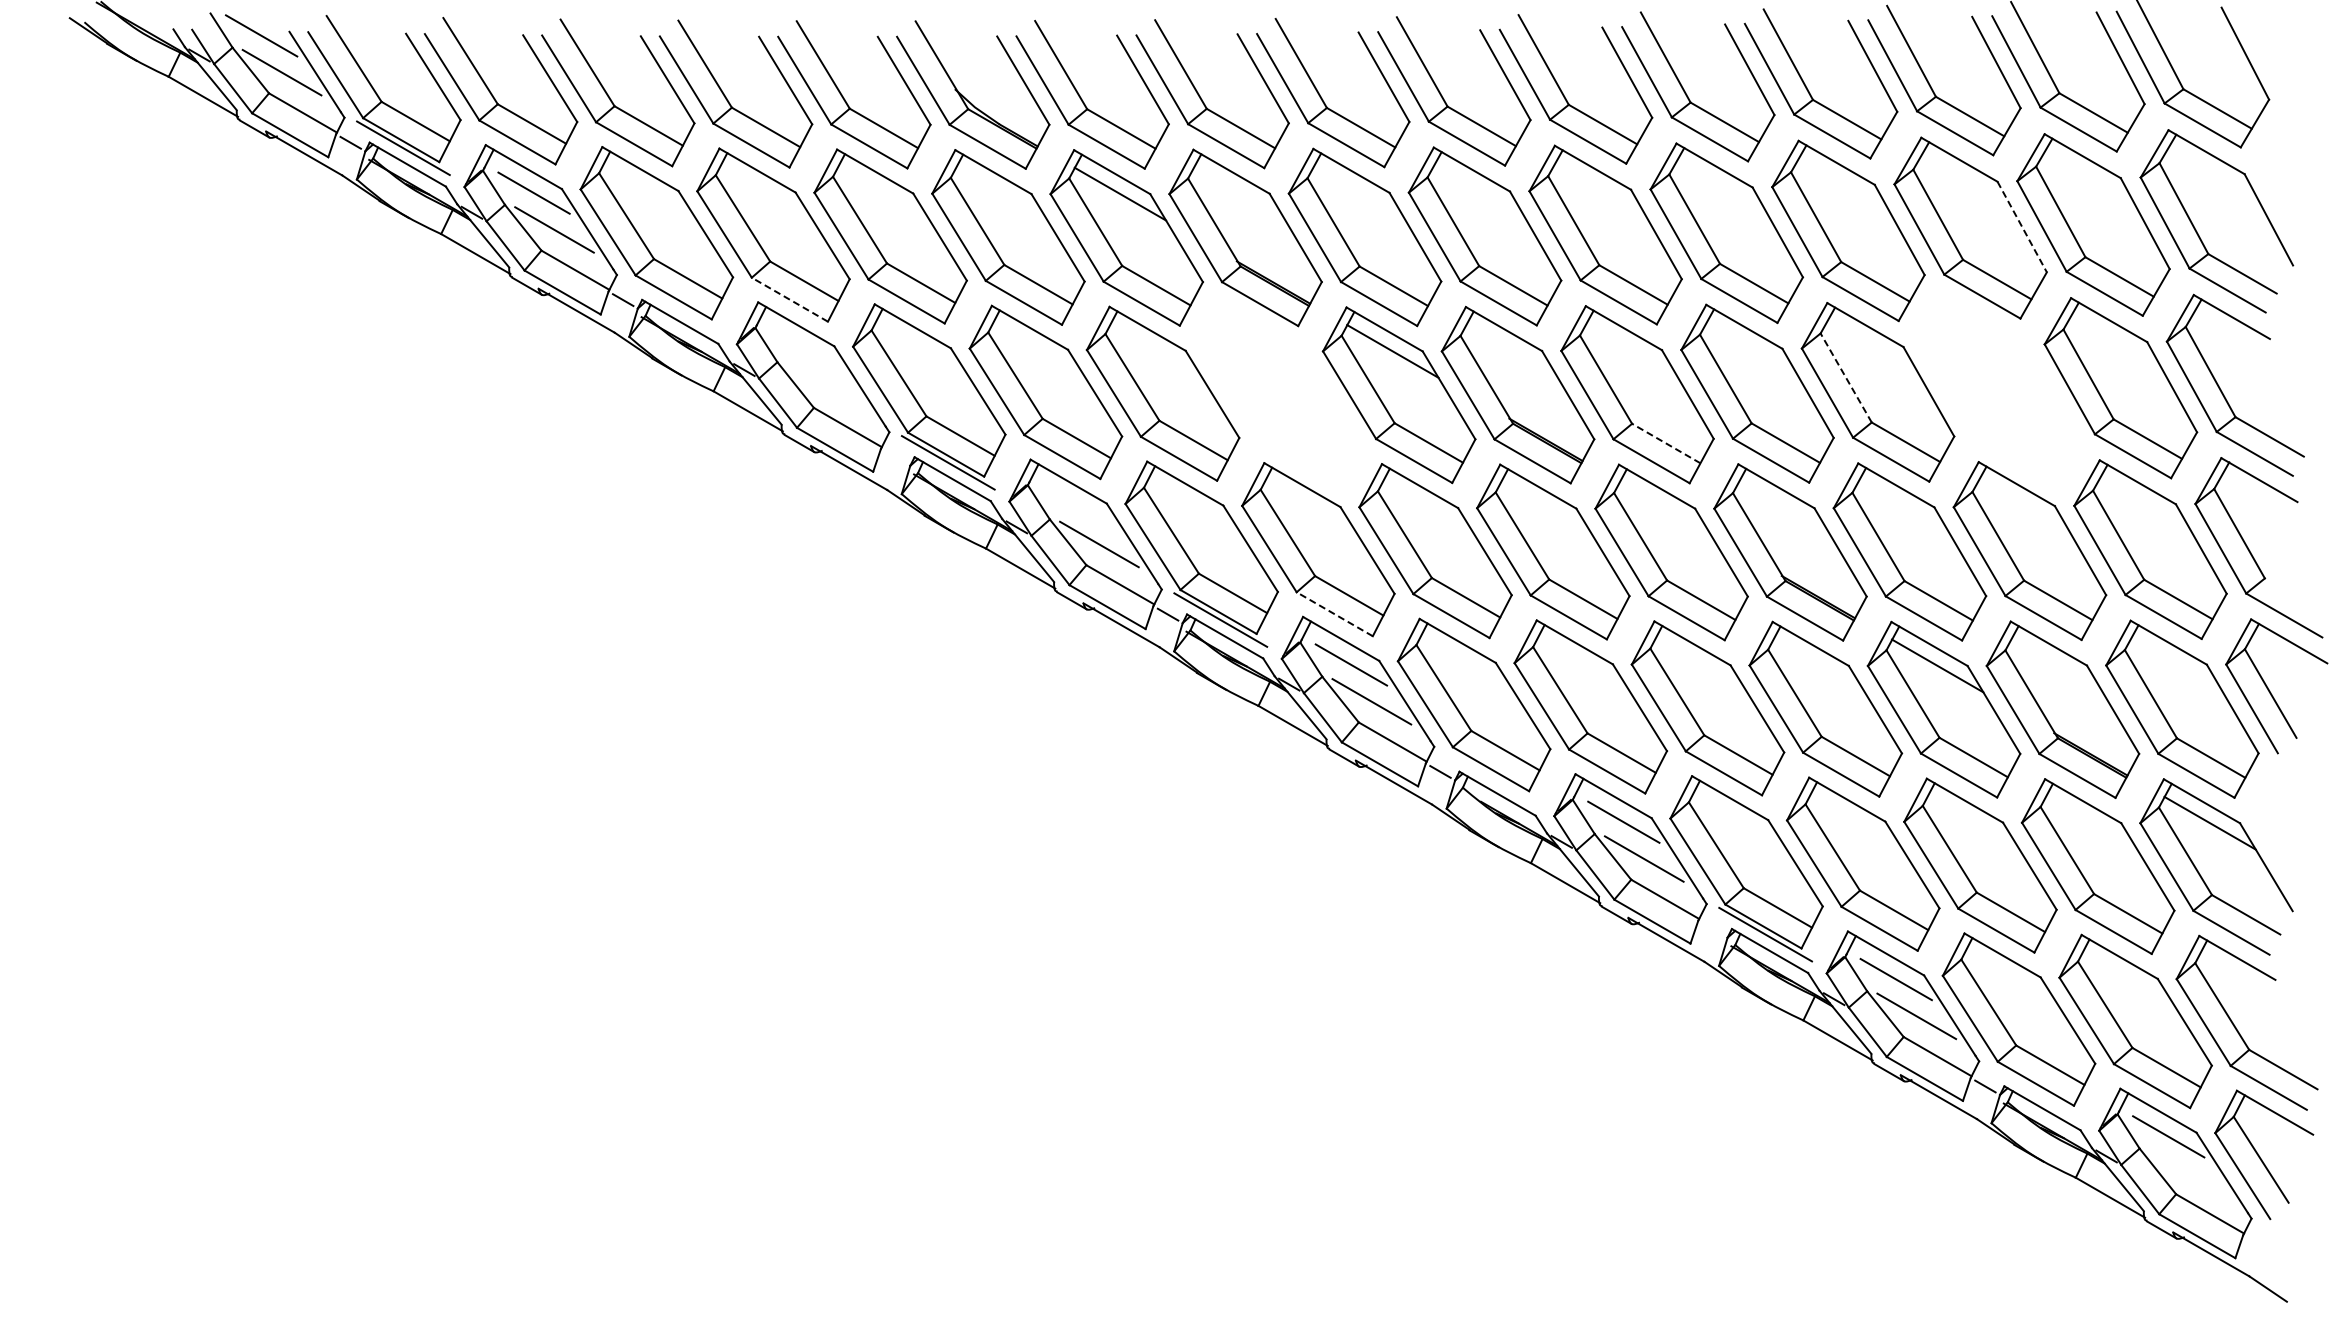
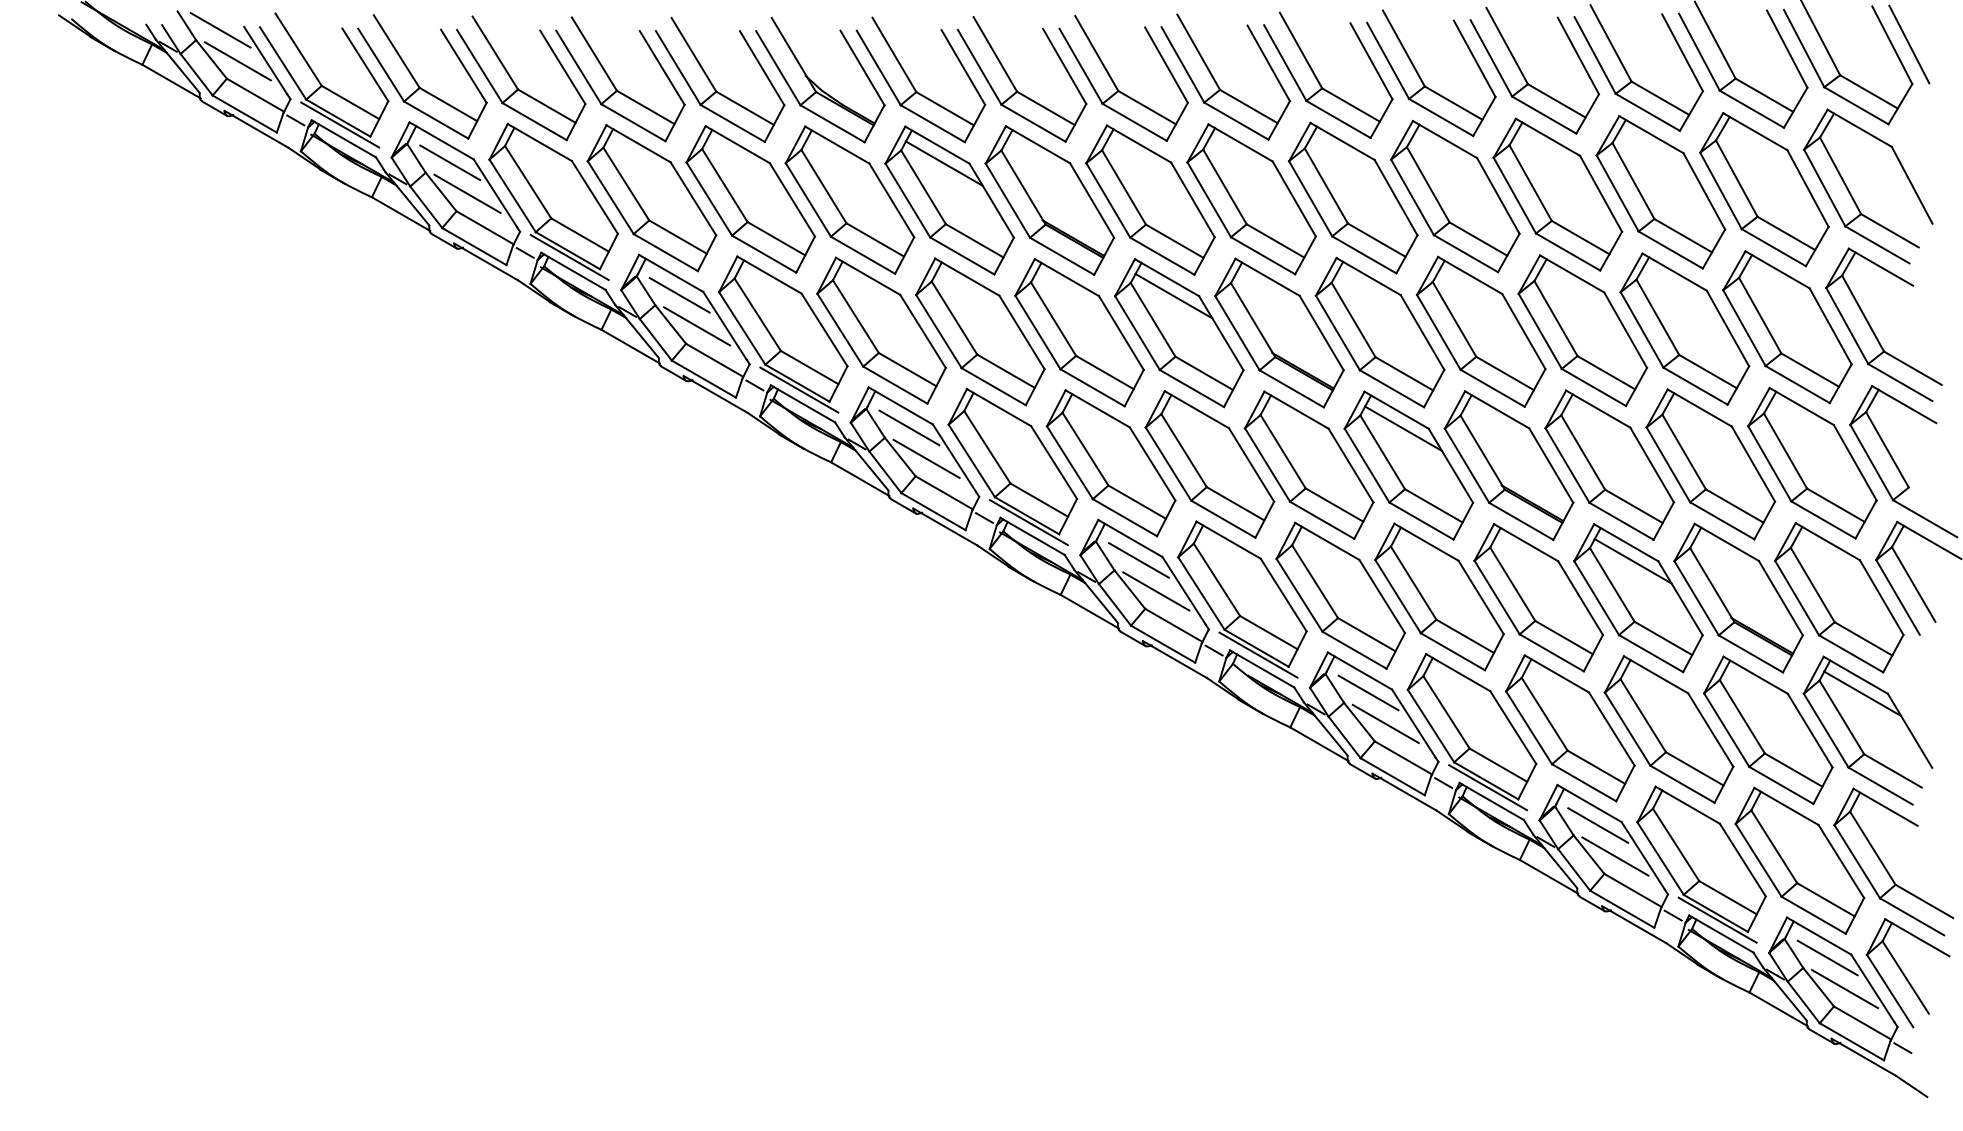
line: (2265, 52) -> (1909, 44), added
line: (2022, 227) -> (1704, 191), dashed -> solid
line: (789, 299) -> (665, 252), dashed -> solid
line: (675, 305) -> (569, 257), added
line: (806, 350) -> (679, 295), added
line: (1845, 377) -> (1555, 318), dashed -> solid
line: (826, 387) -> (696, 326), added
part: (1998, 390) -> (1684, 329), added
part: (1280, 394) -> (1079, 332), added
line: (1665, 443) -> (1403, 373), dashed -> solid
line: (895, 457) -> (754, 385), added
line: (1078, 507) -> (909, 427), added
line: (1664, 508) -> (1402, 428), added
line: (1334, 614) -> (1124, 517), dashed -> solid
line: (1492, 777) -> (1257, 655), added
line: (1712, 928) -> (1443, 782), added
line: (2037, 1091) -> (1717, 919), added
line: (2189, 1173) -> (1845, 988), added
line: (2257, 1243) -> (1902, 1047), added

